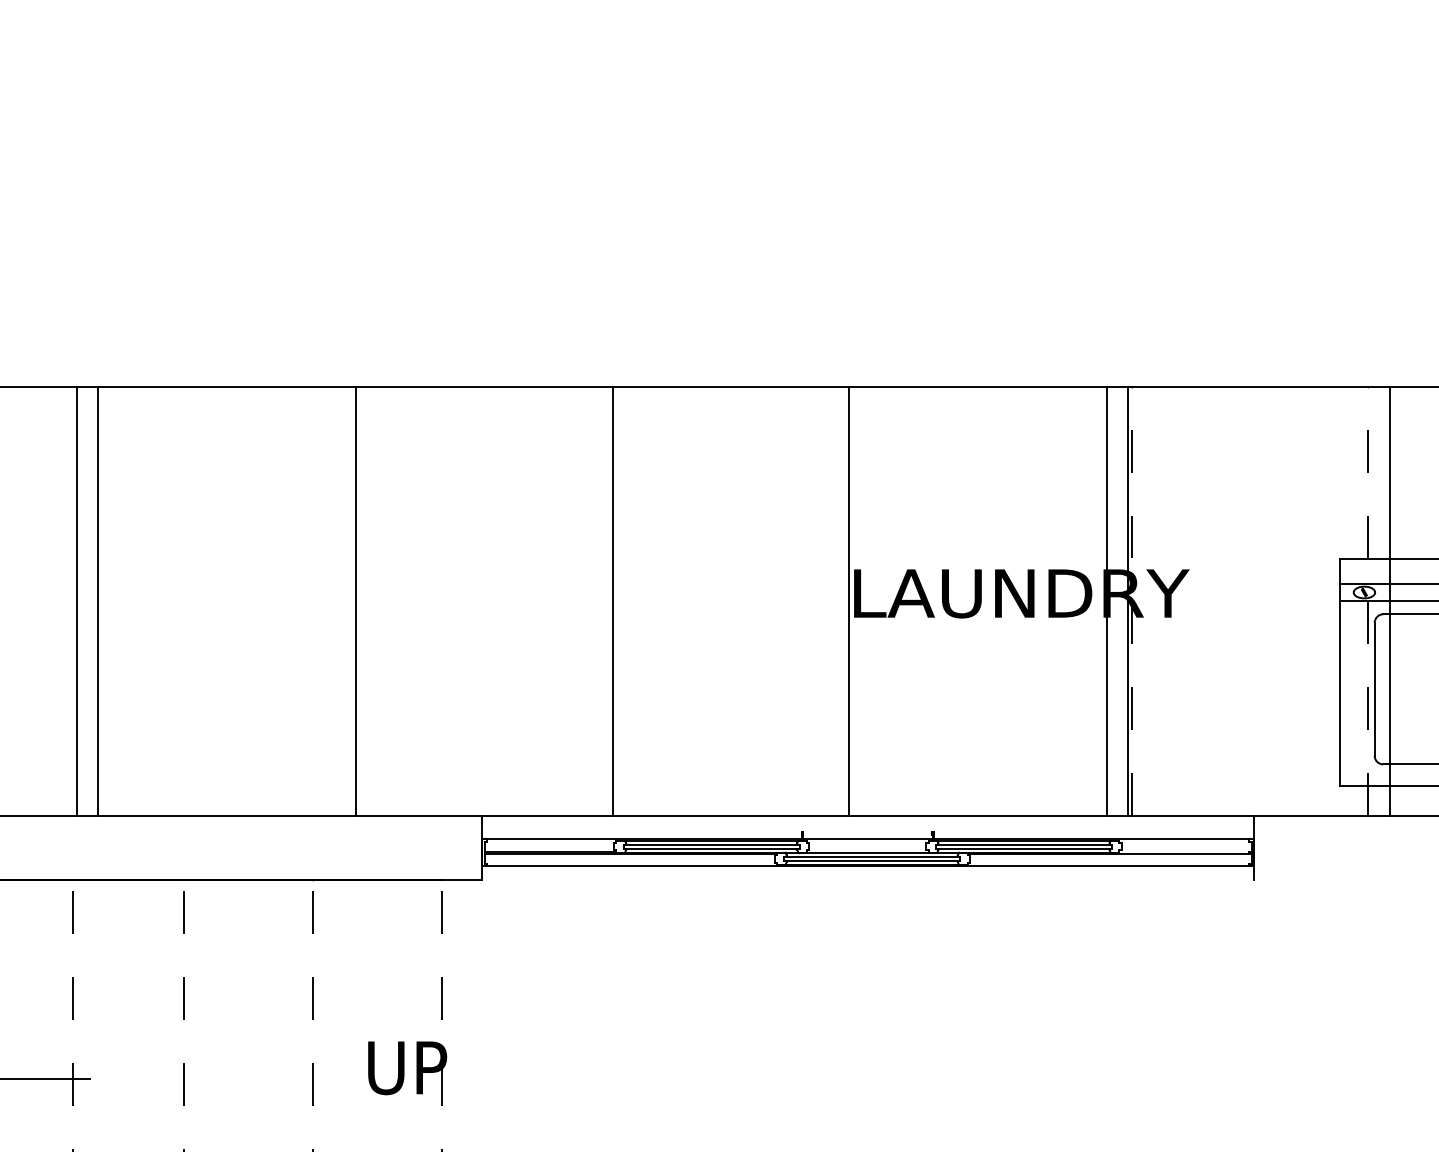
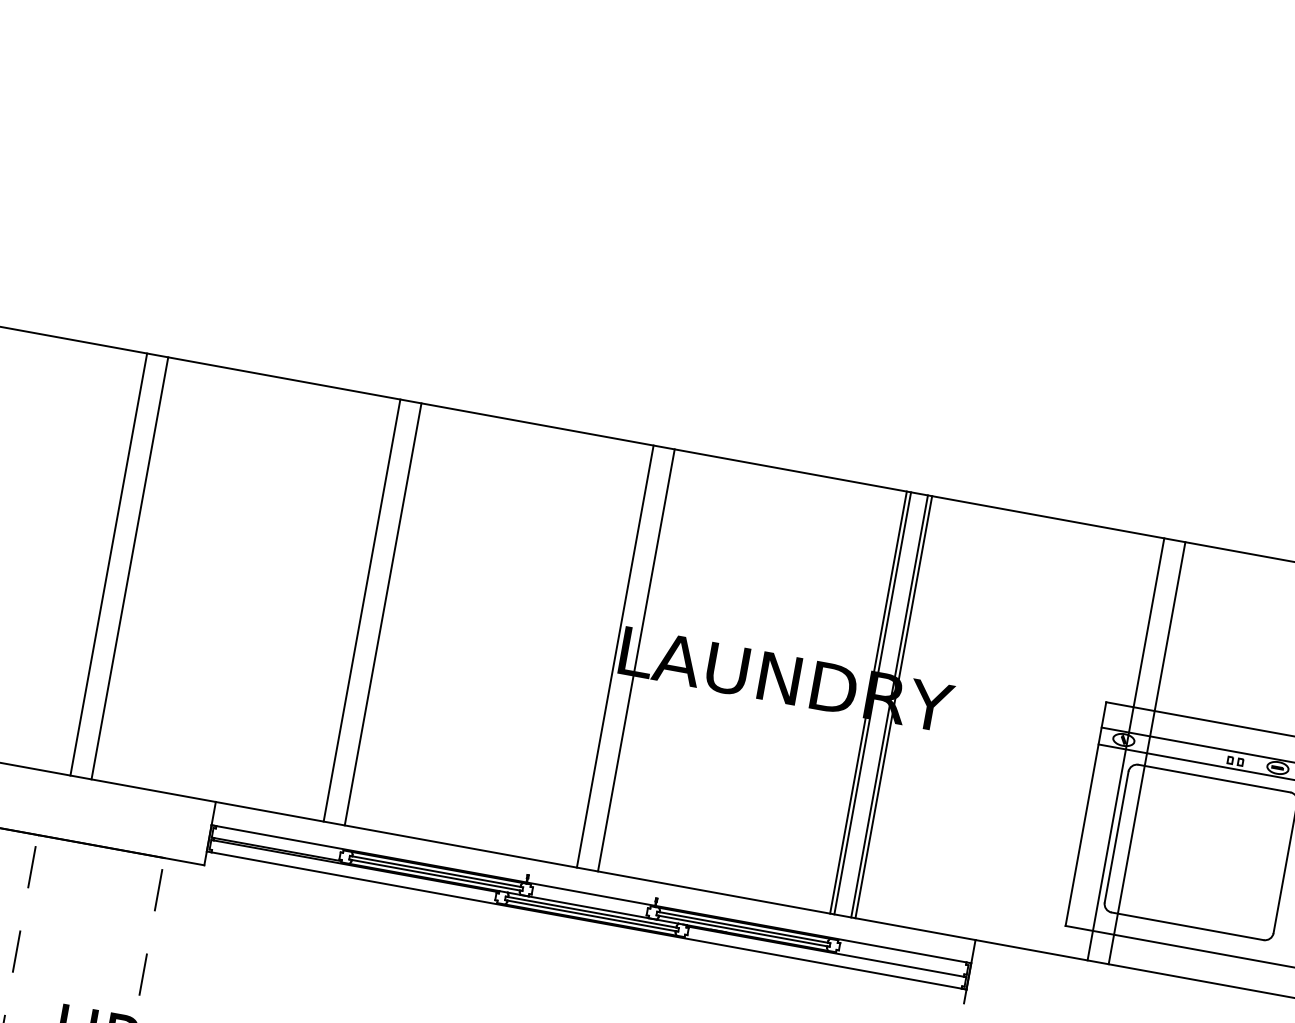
line: (334, 600) -> (109, 563), added
line: (591, 600) -> (361, 609), added
line: (870, 600) -> (636, 659), added
line: (1110, 600) -> (872, 702), added
line: (1132, 600) -> (894, 706), dashed -> solid
line: (1368, 600) -> (1126, 748), dashed -> solid

